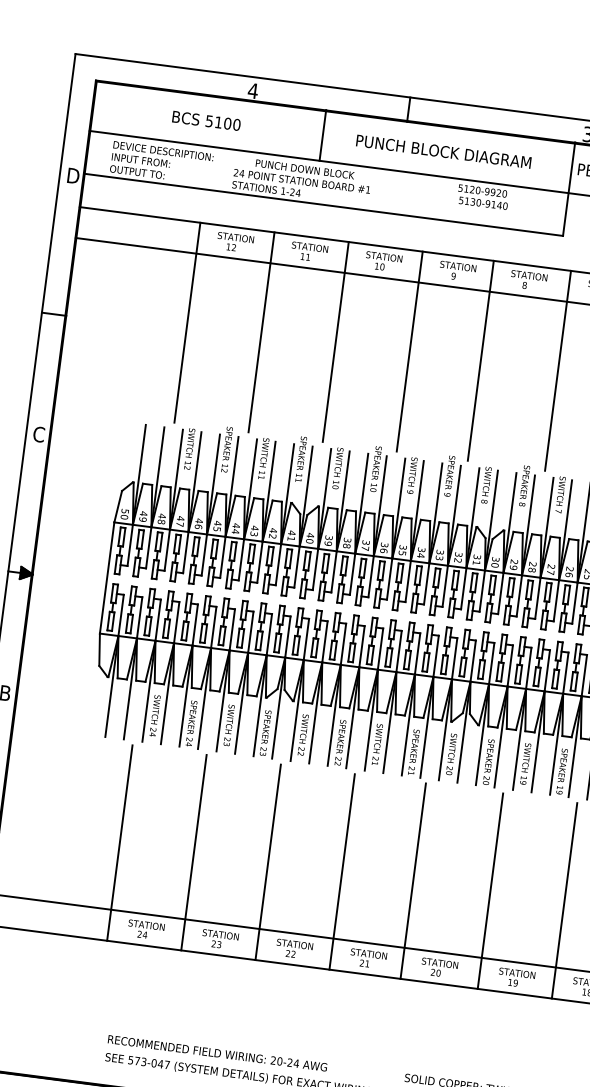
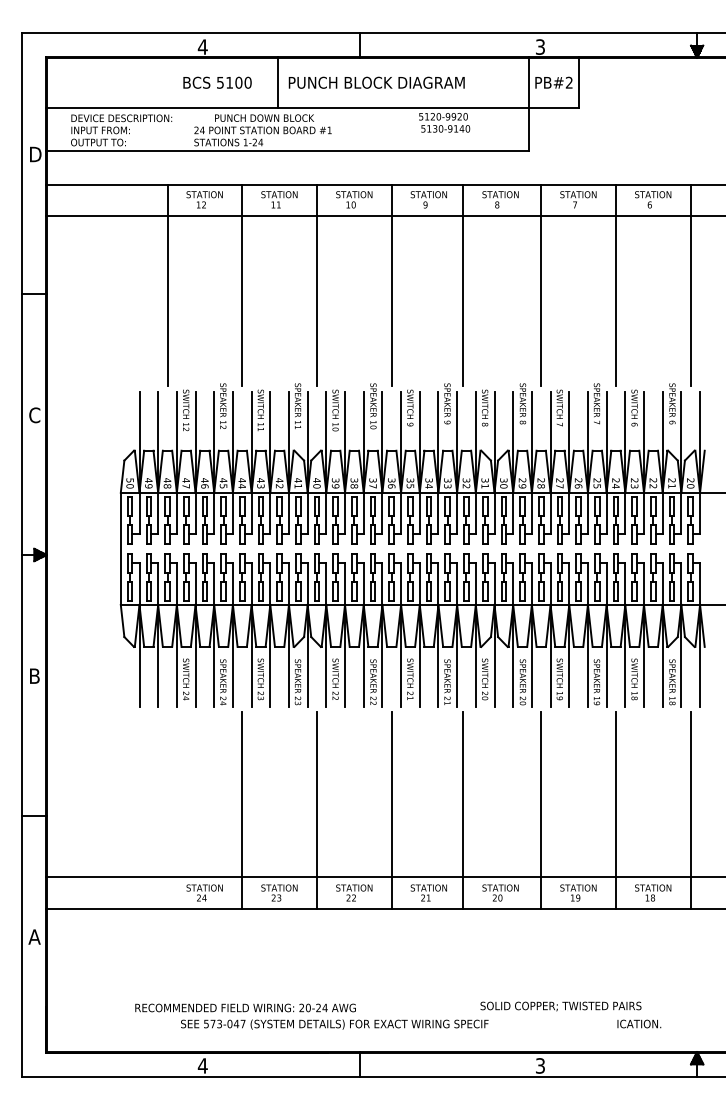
text: (206, 120) -> (217, 82), moved
text: (443, 151) -> (376, 82), moved
line: (119, 842) -> (167, 809), removed
text: (217, 1052) -> (245, 1007), moved

